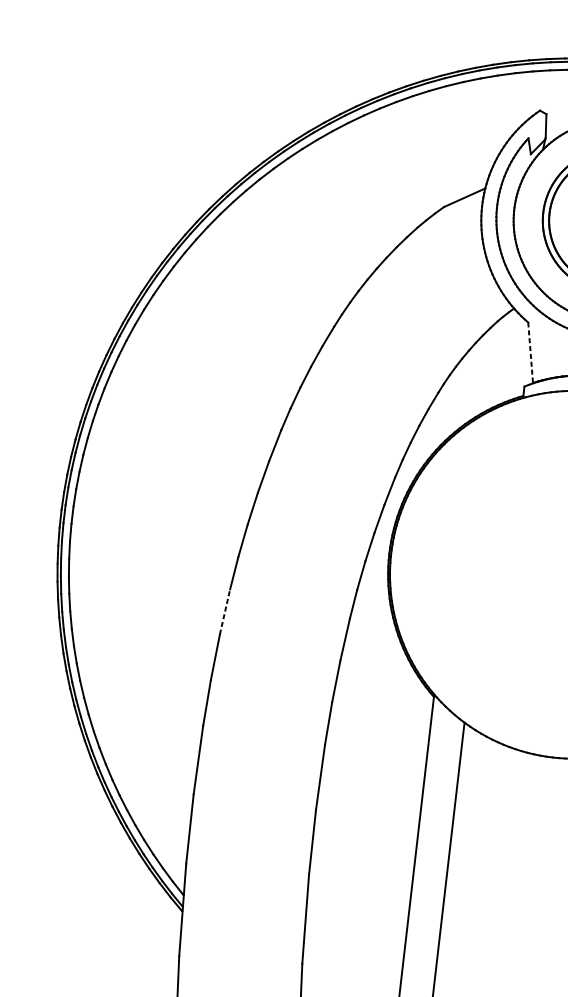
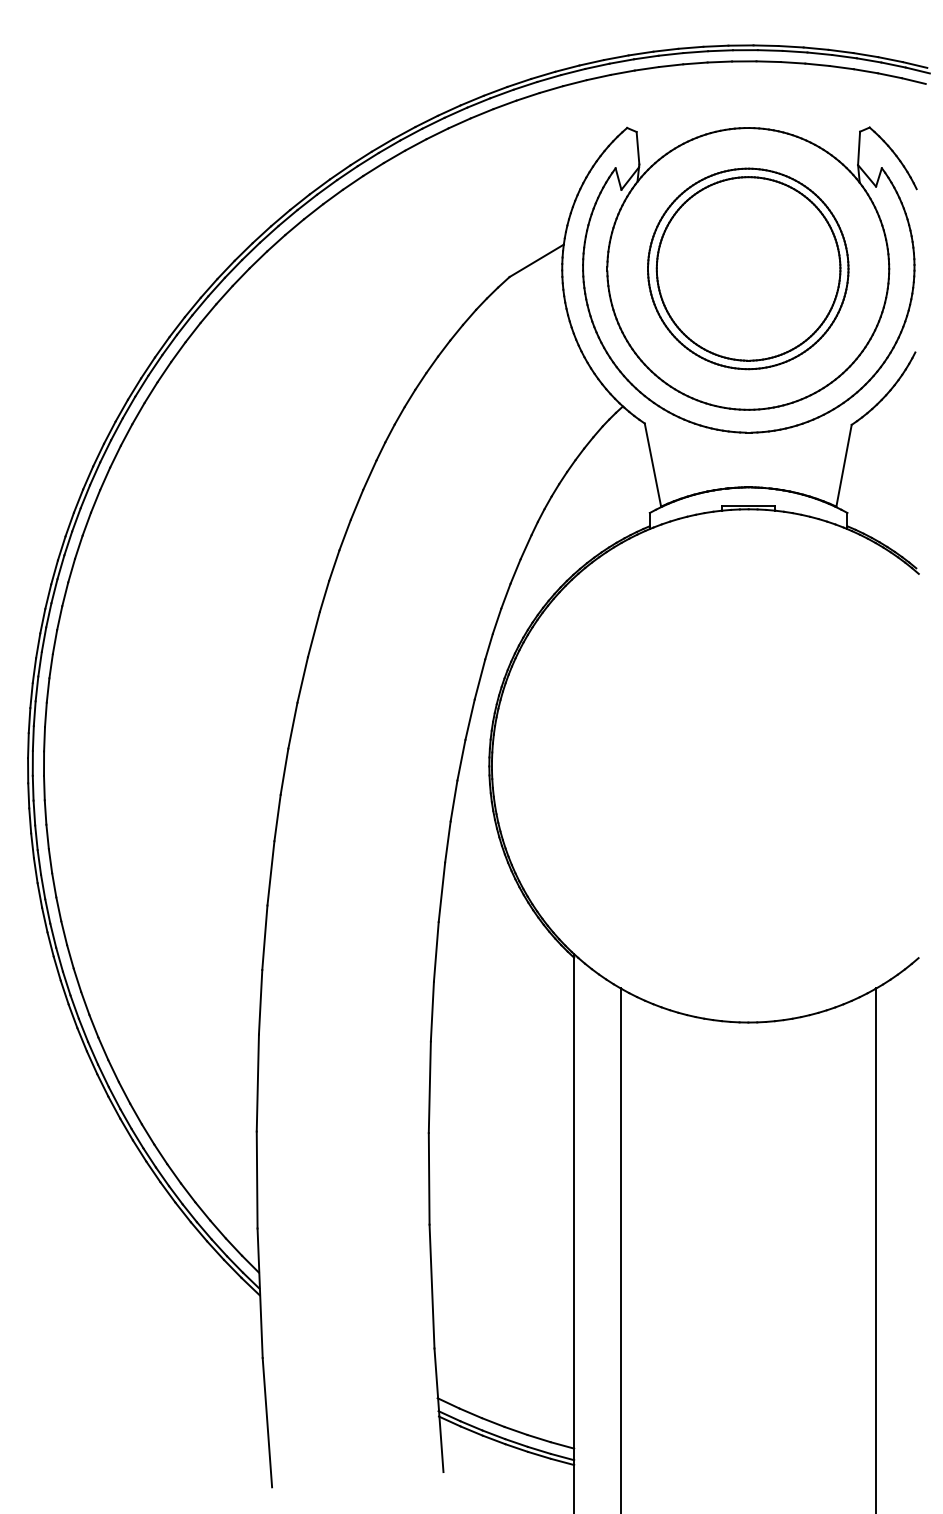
line: (530, 353) -> (653, 465), dashed -> solid
line: (225, 611) -> (271, 872), dashed -> solid

